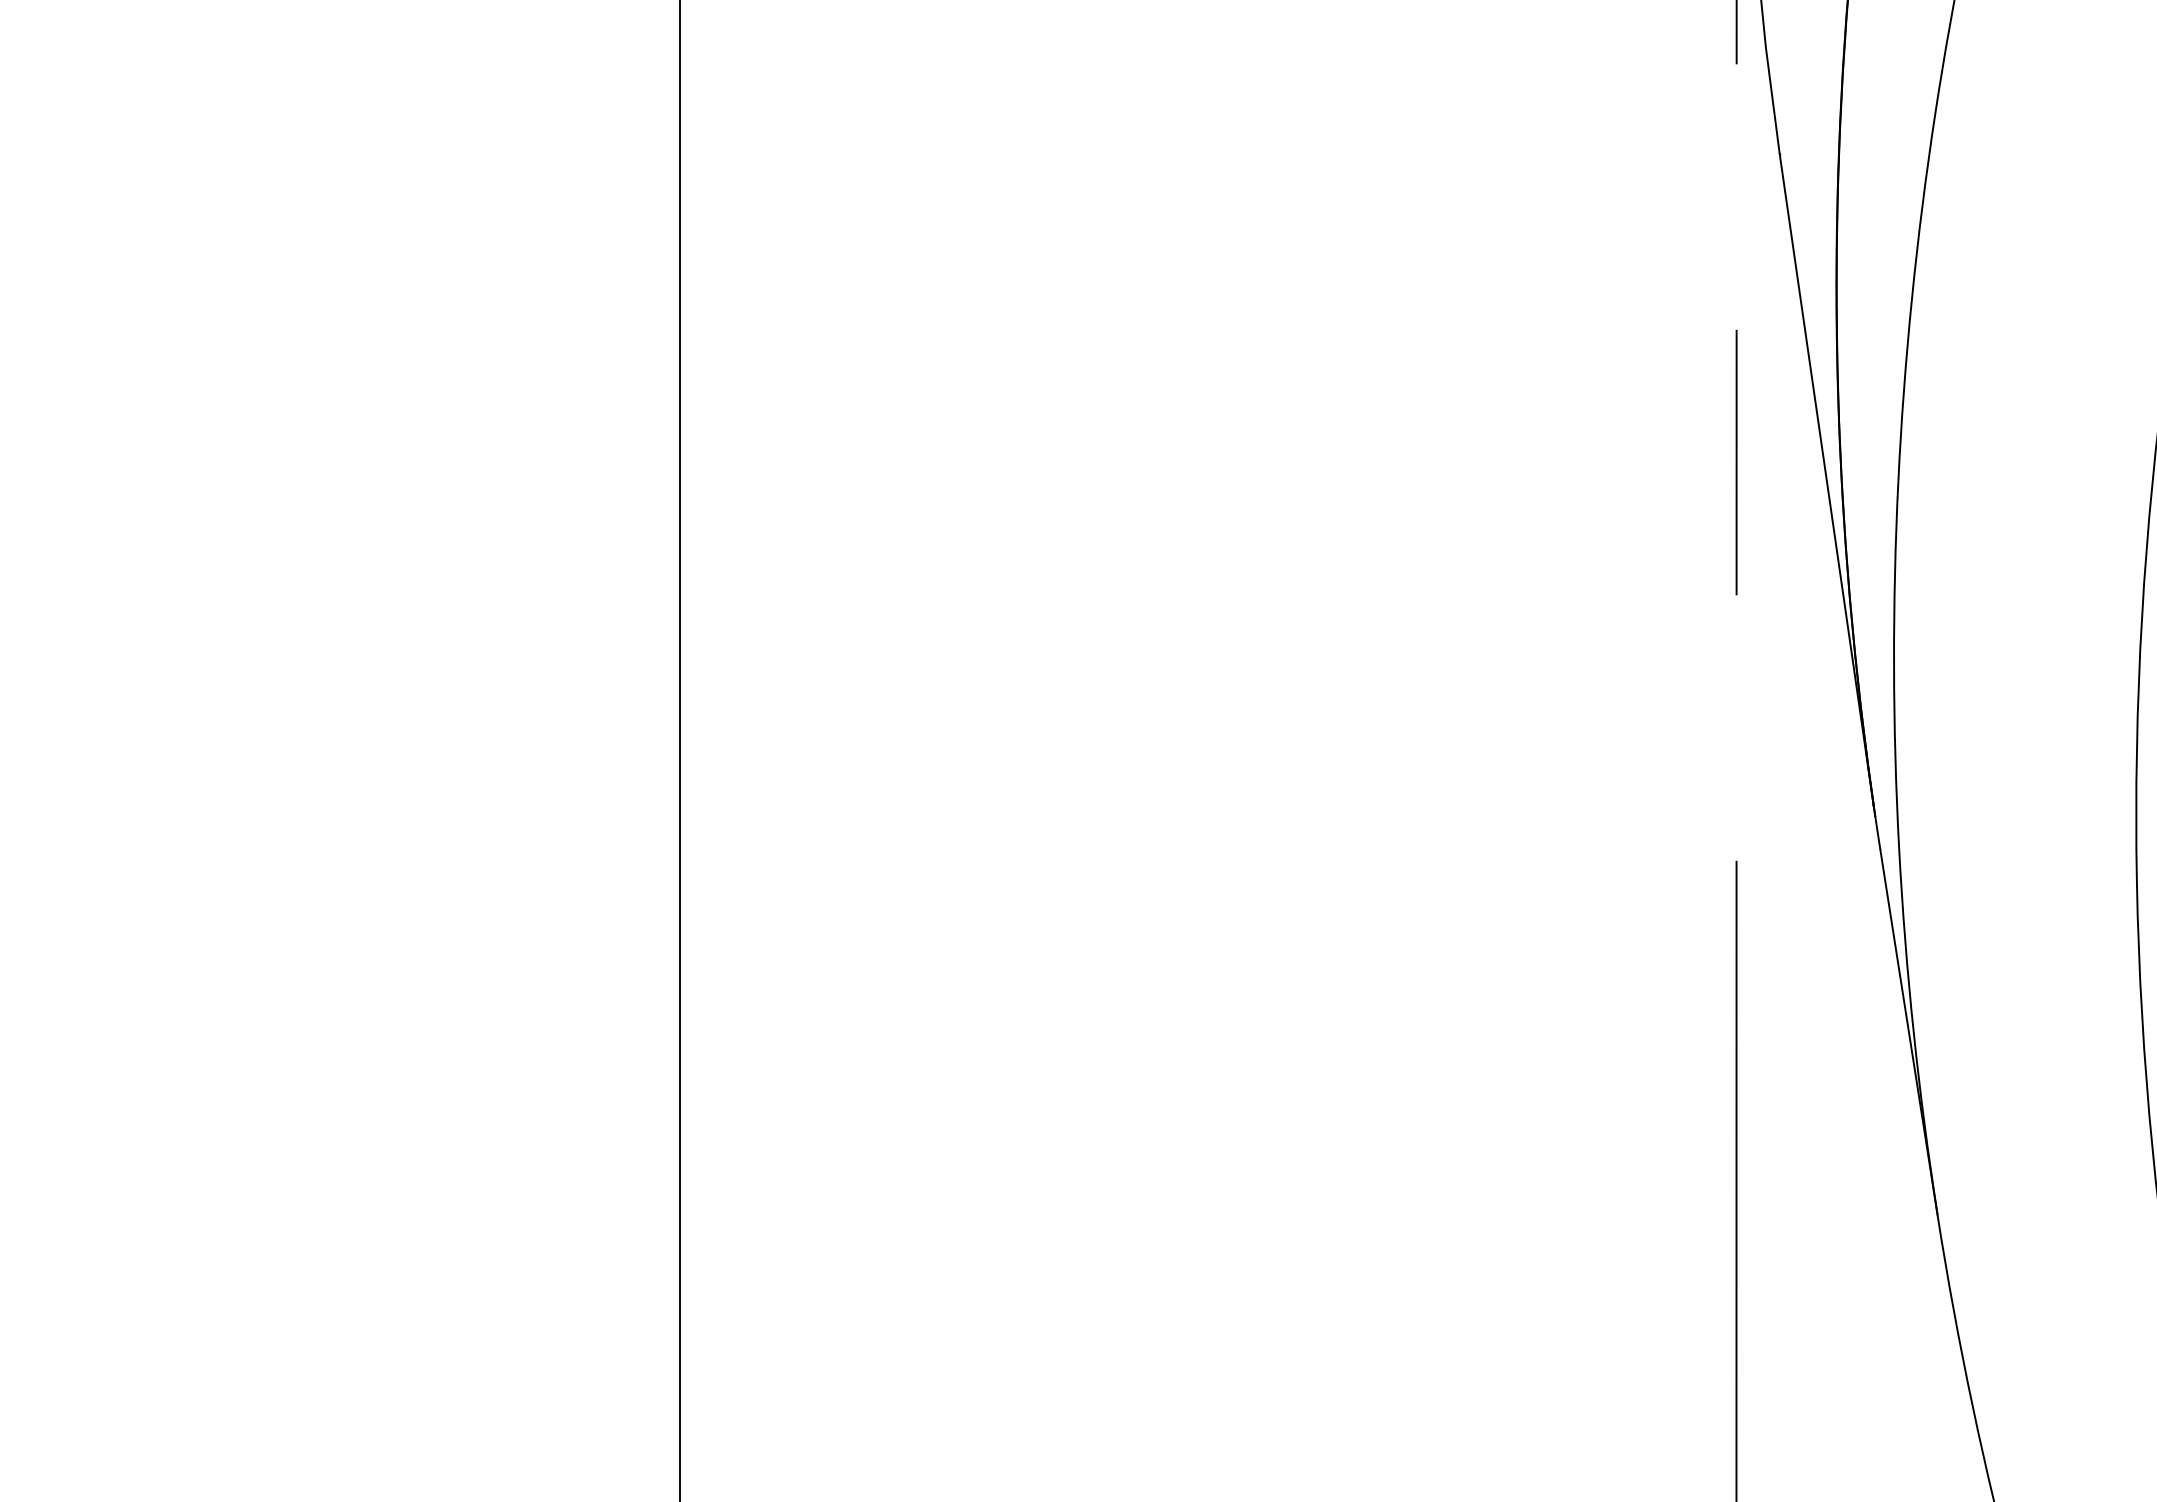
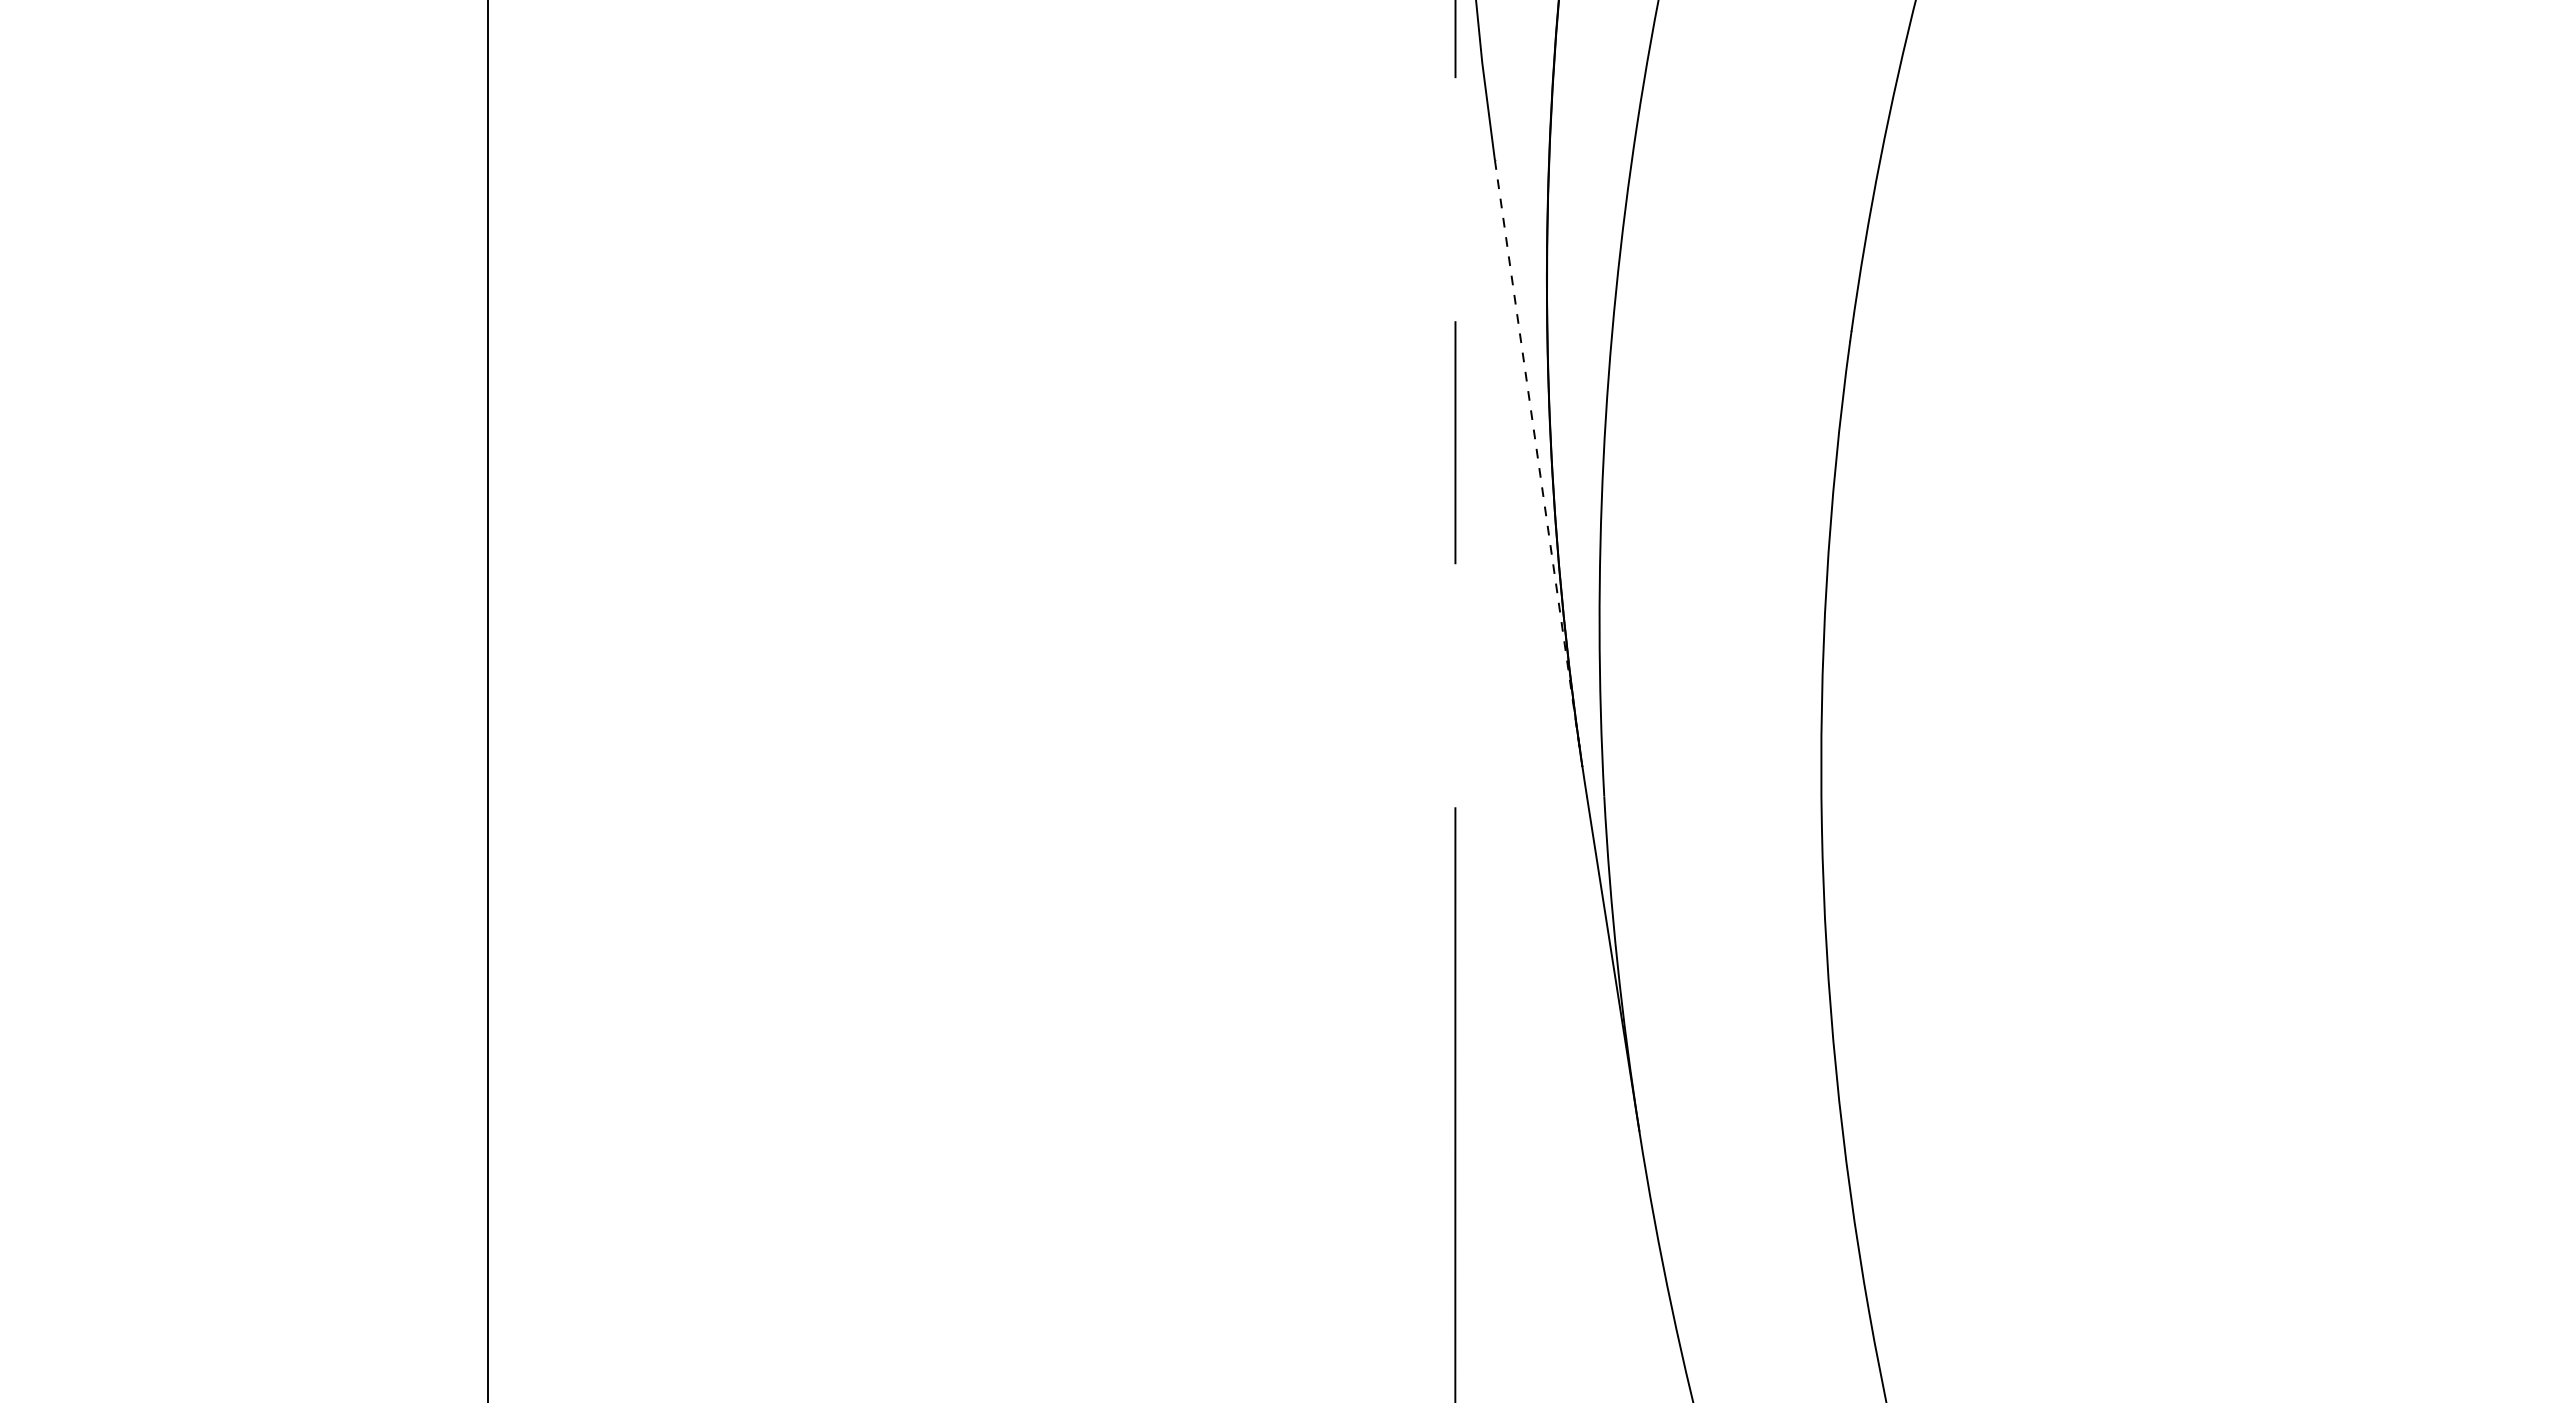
line: (1827, 479) -> (1538, 458), solid -> dashed

